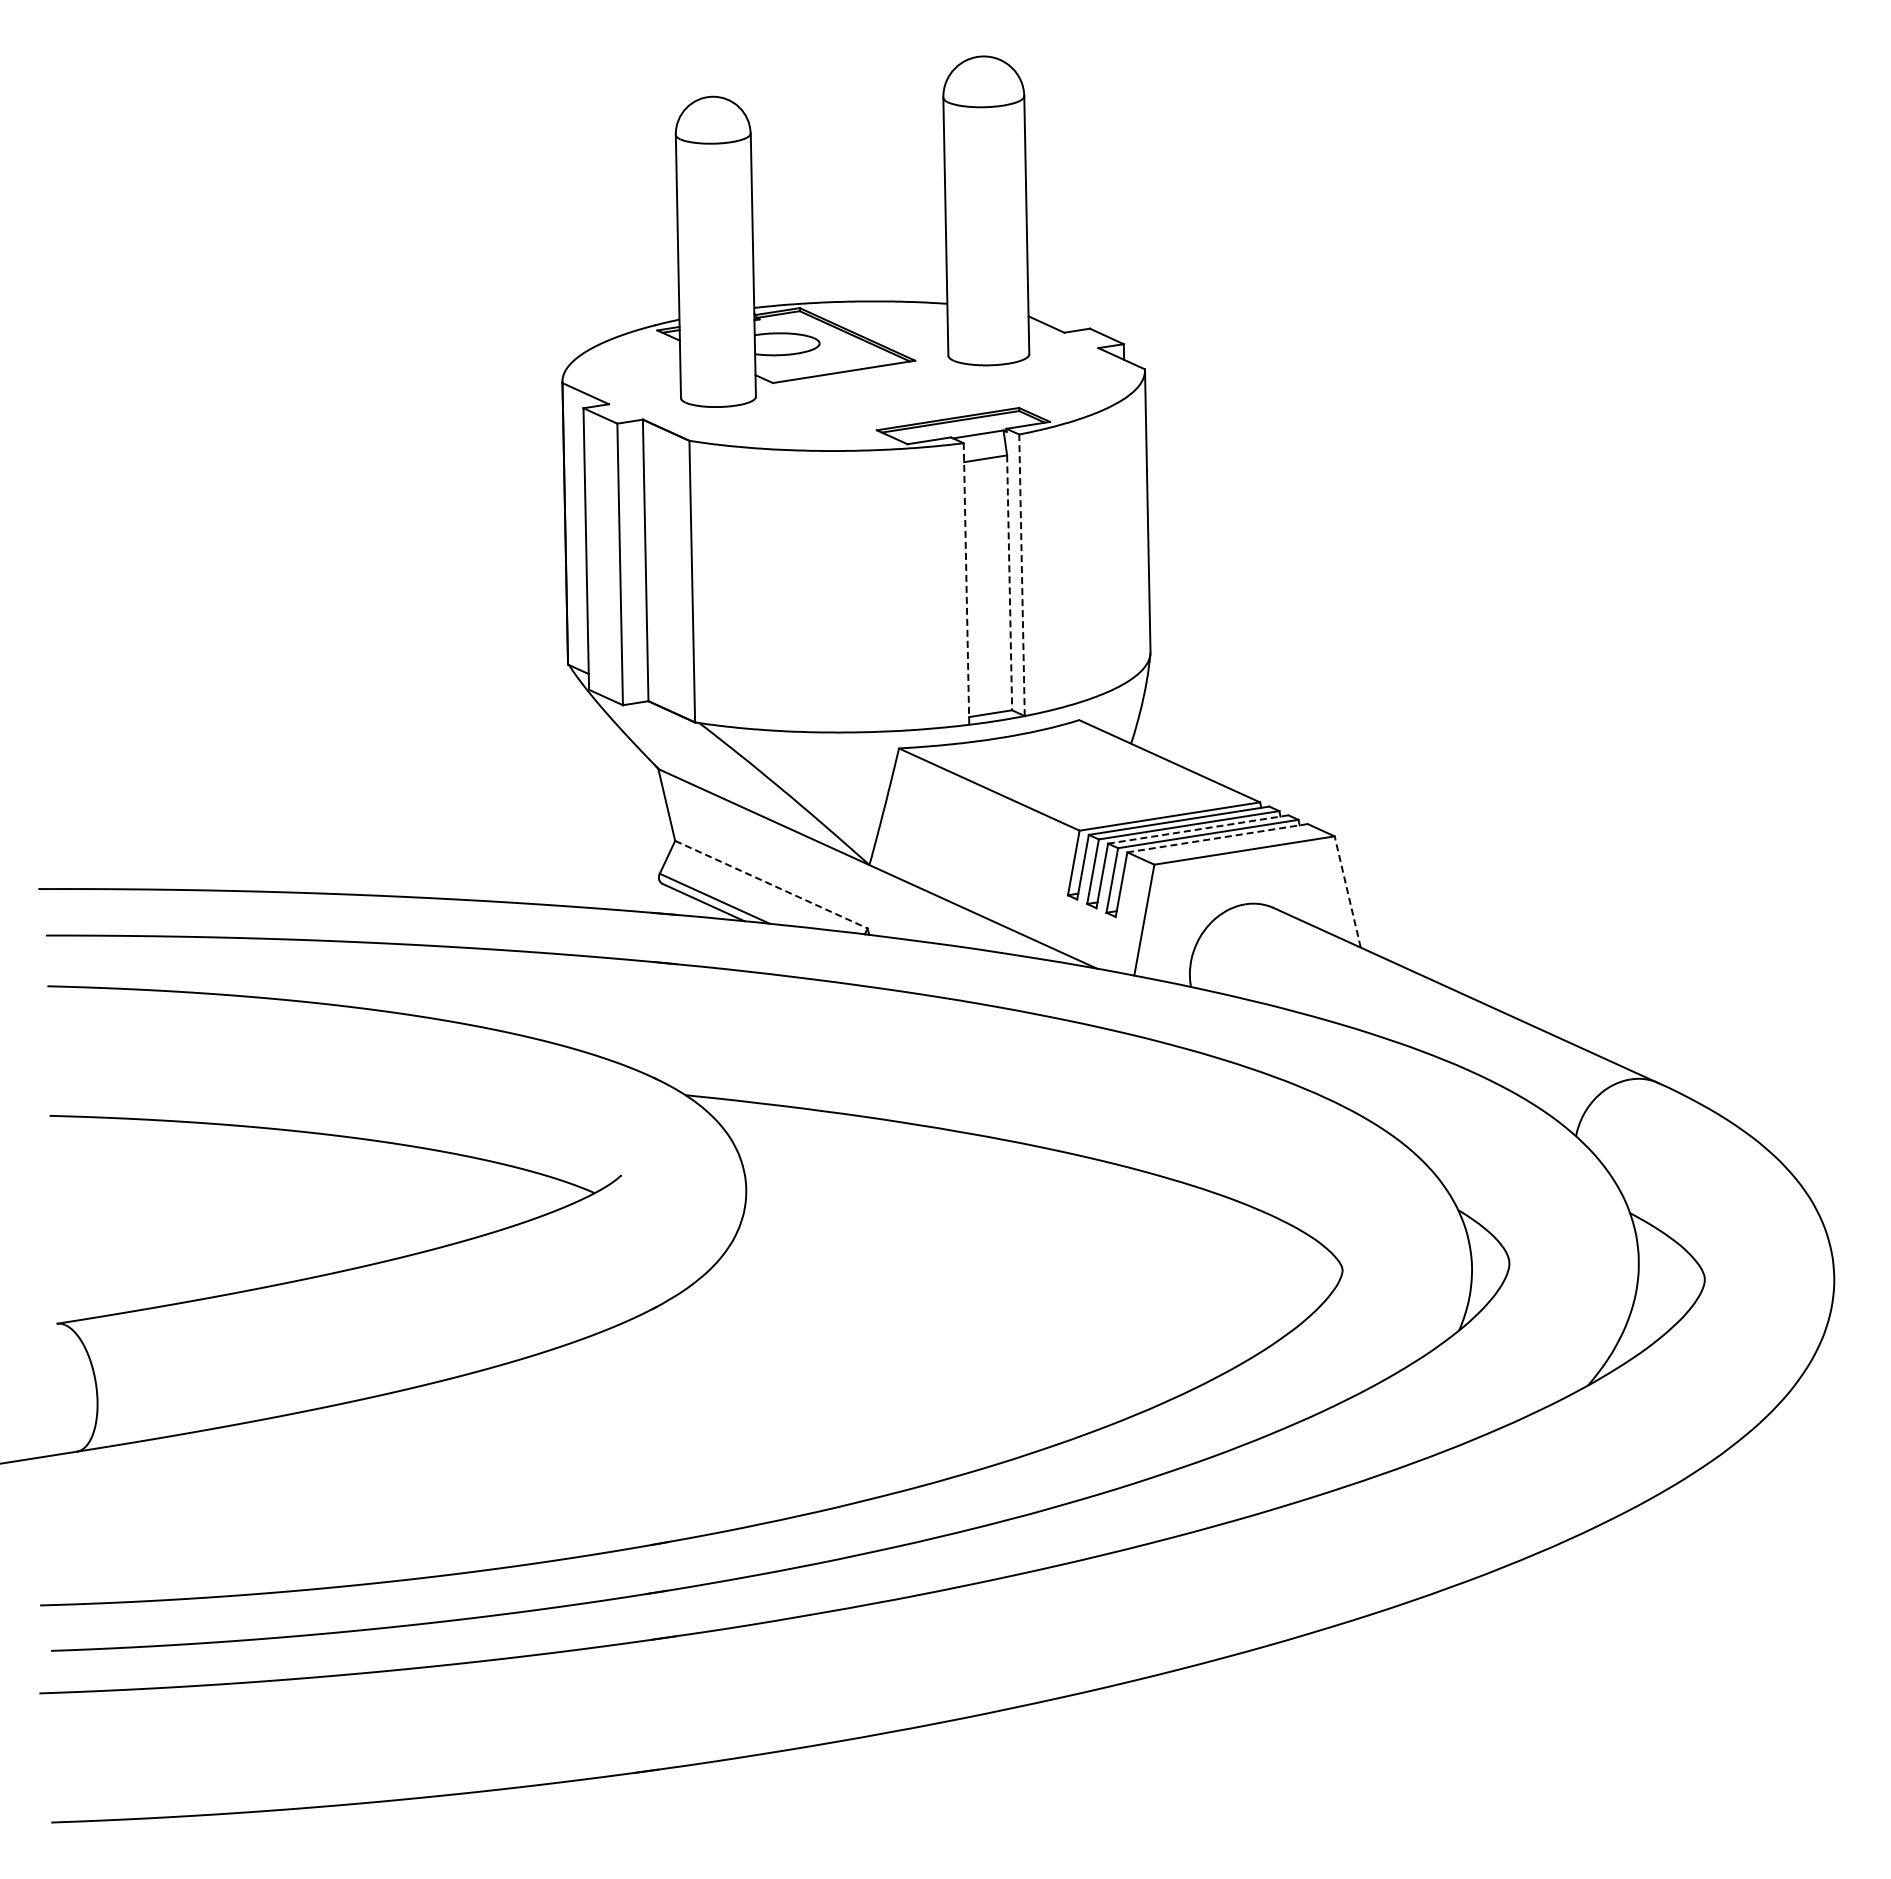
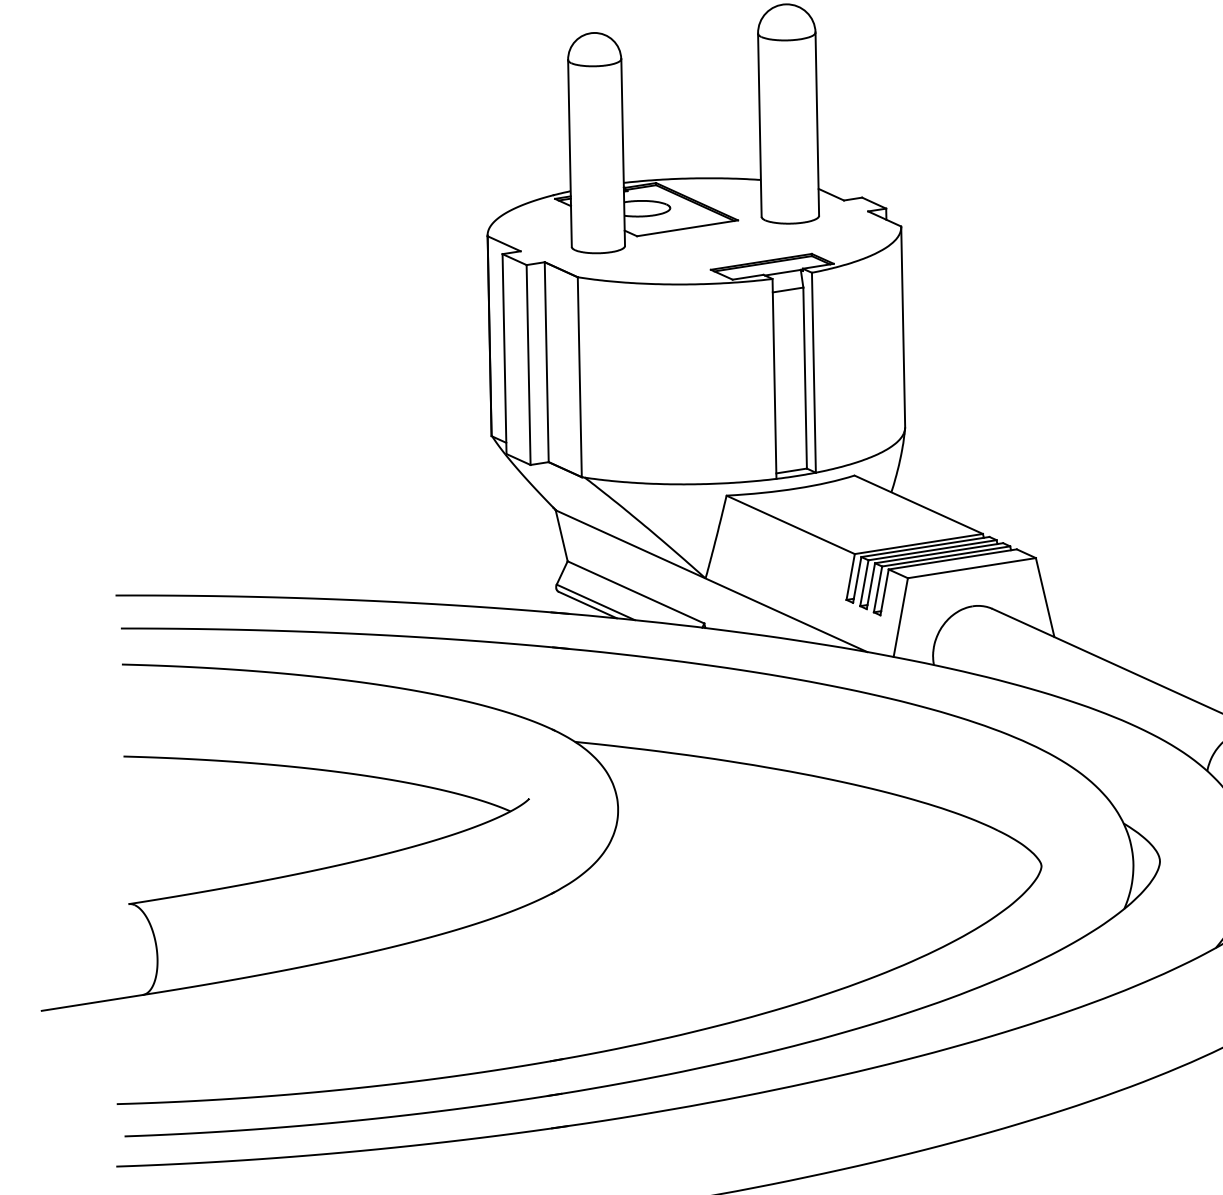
line: (1022, 575) -> (814, 372), dashed -> solid
line: (1009, 583) -> (805, 378), dashed -> solid
line: (966, 584) -> (774, 379), dashed -> solid
line: (1197, 829) -> (938, 553), dashed -> solid
line: (1217, 838) -> (952, 559), dashed -> solid
line: (771, 884) -> (636, 592), dashed -> solid
line: (1347, 891) -> (1045, 597), dashed -> solid

